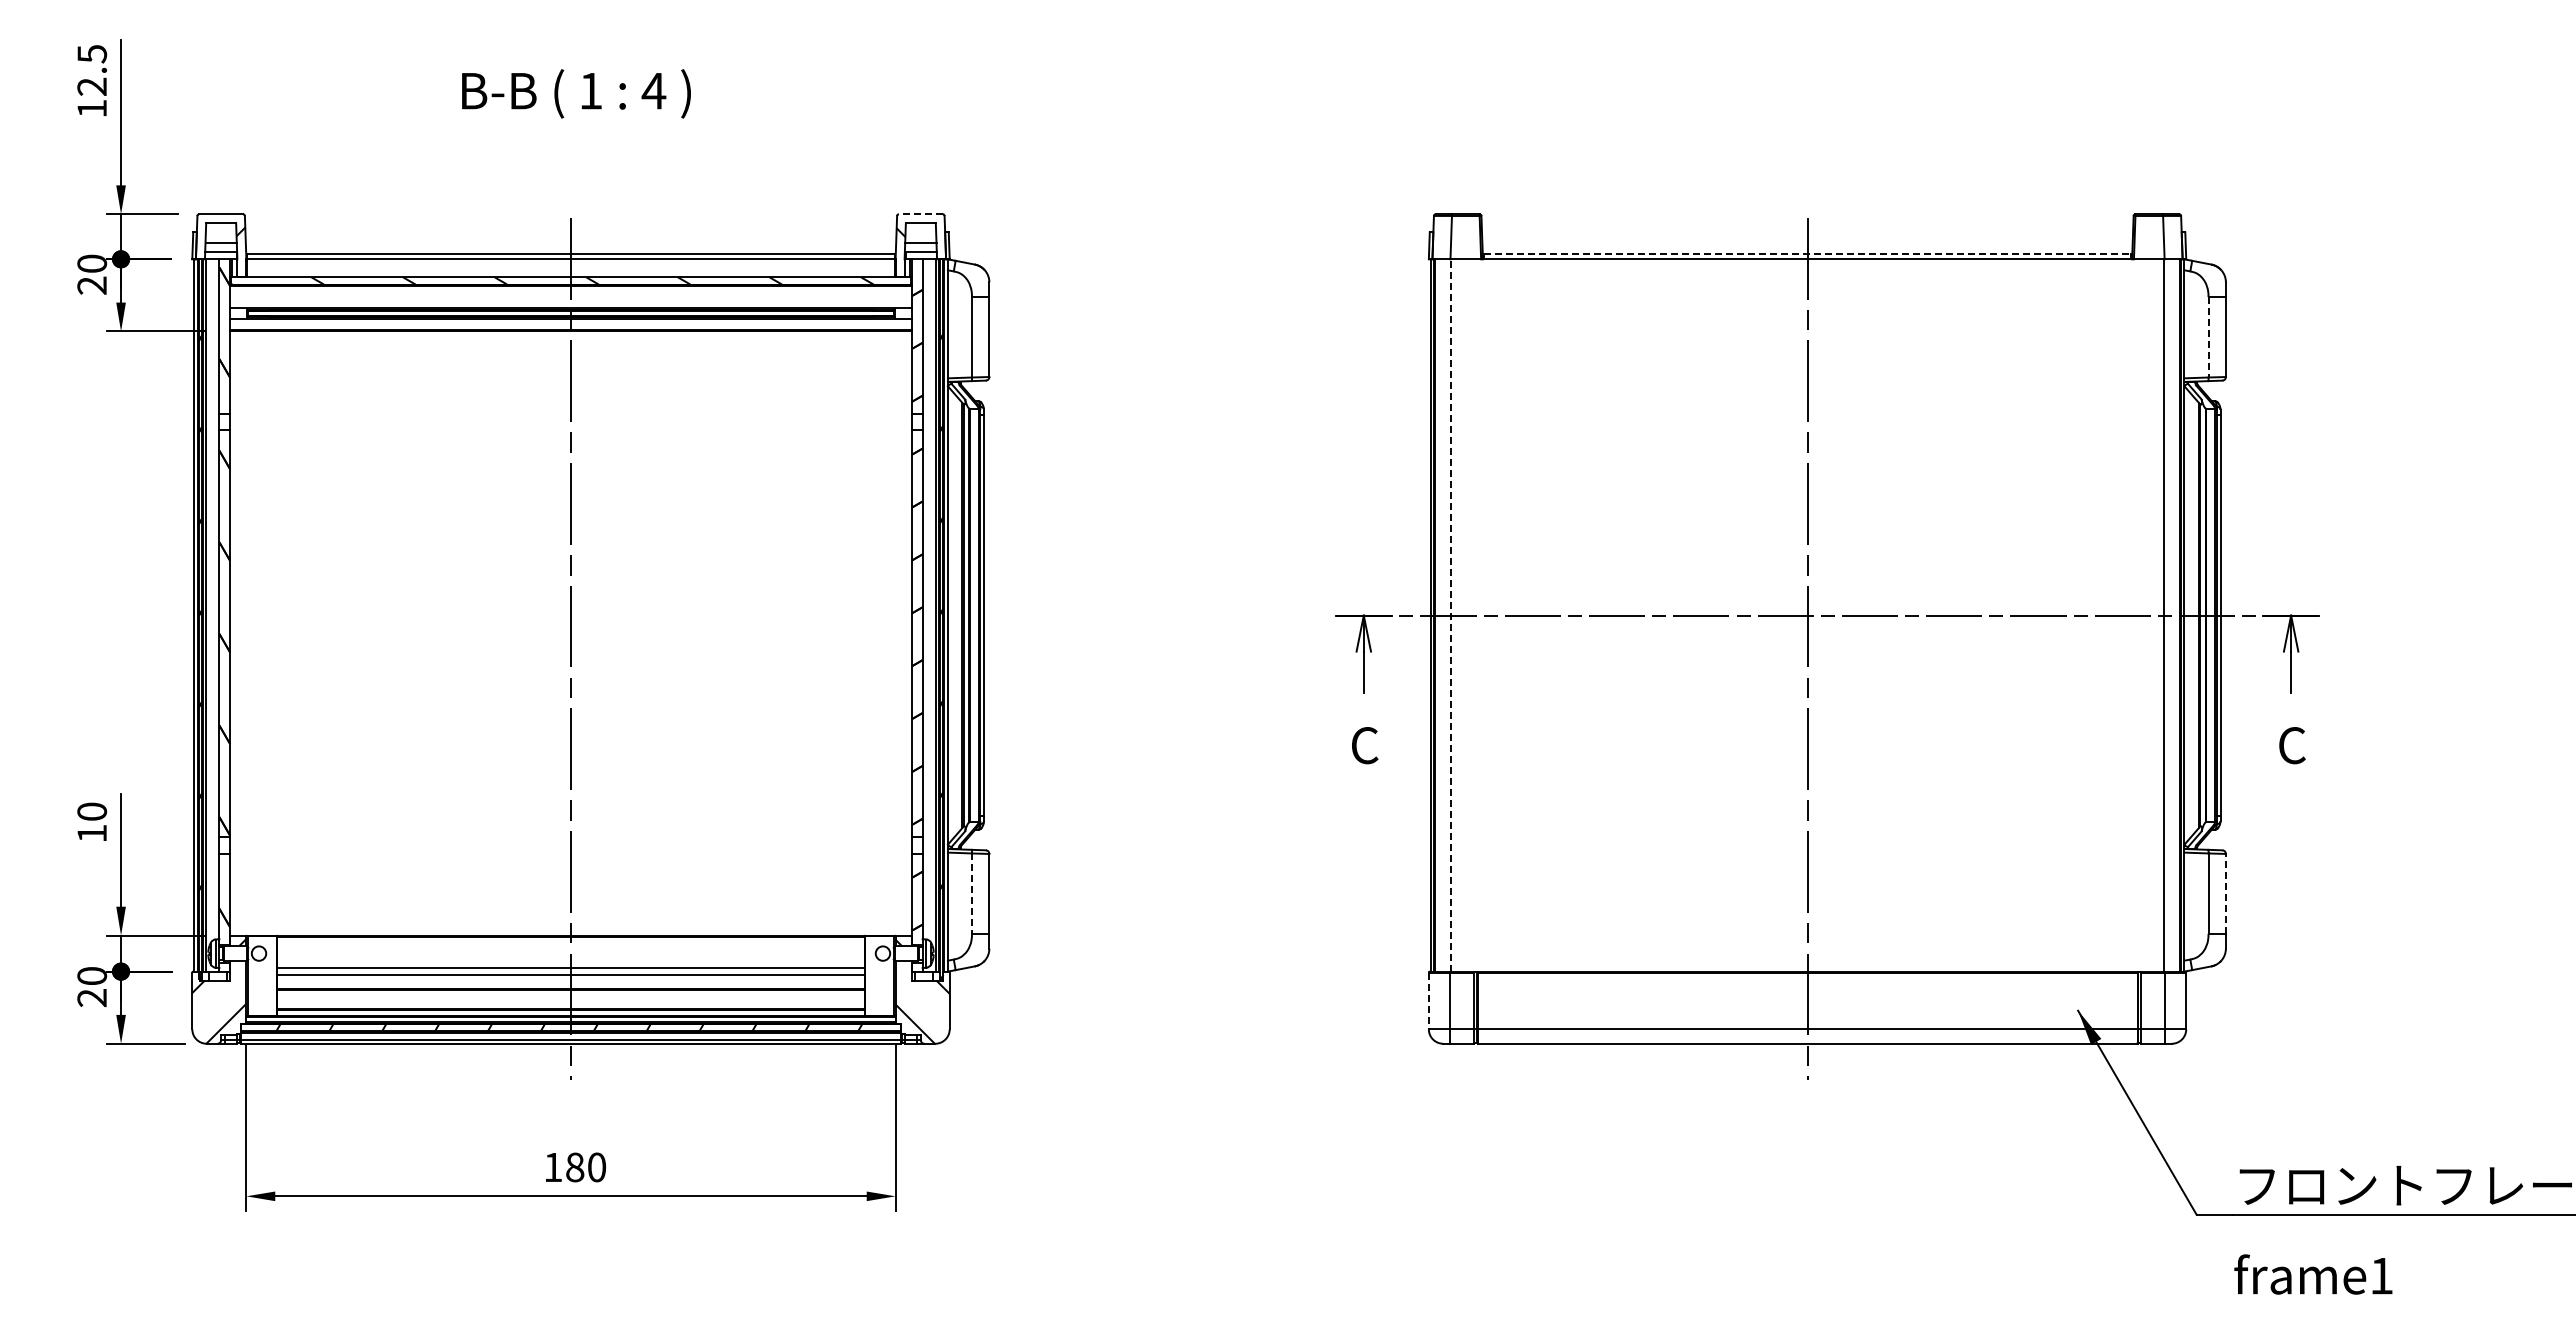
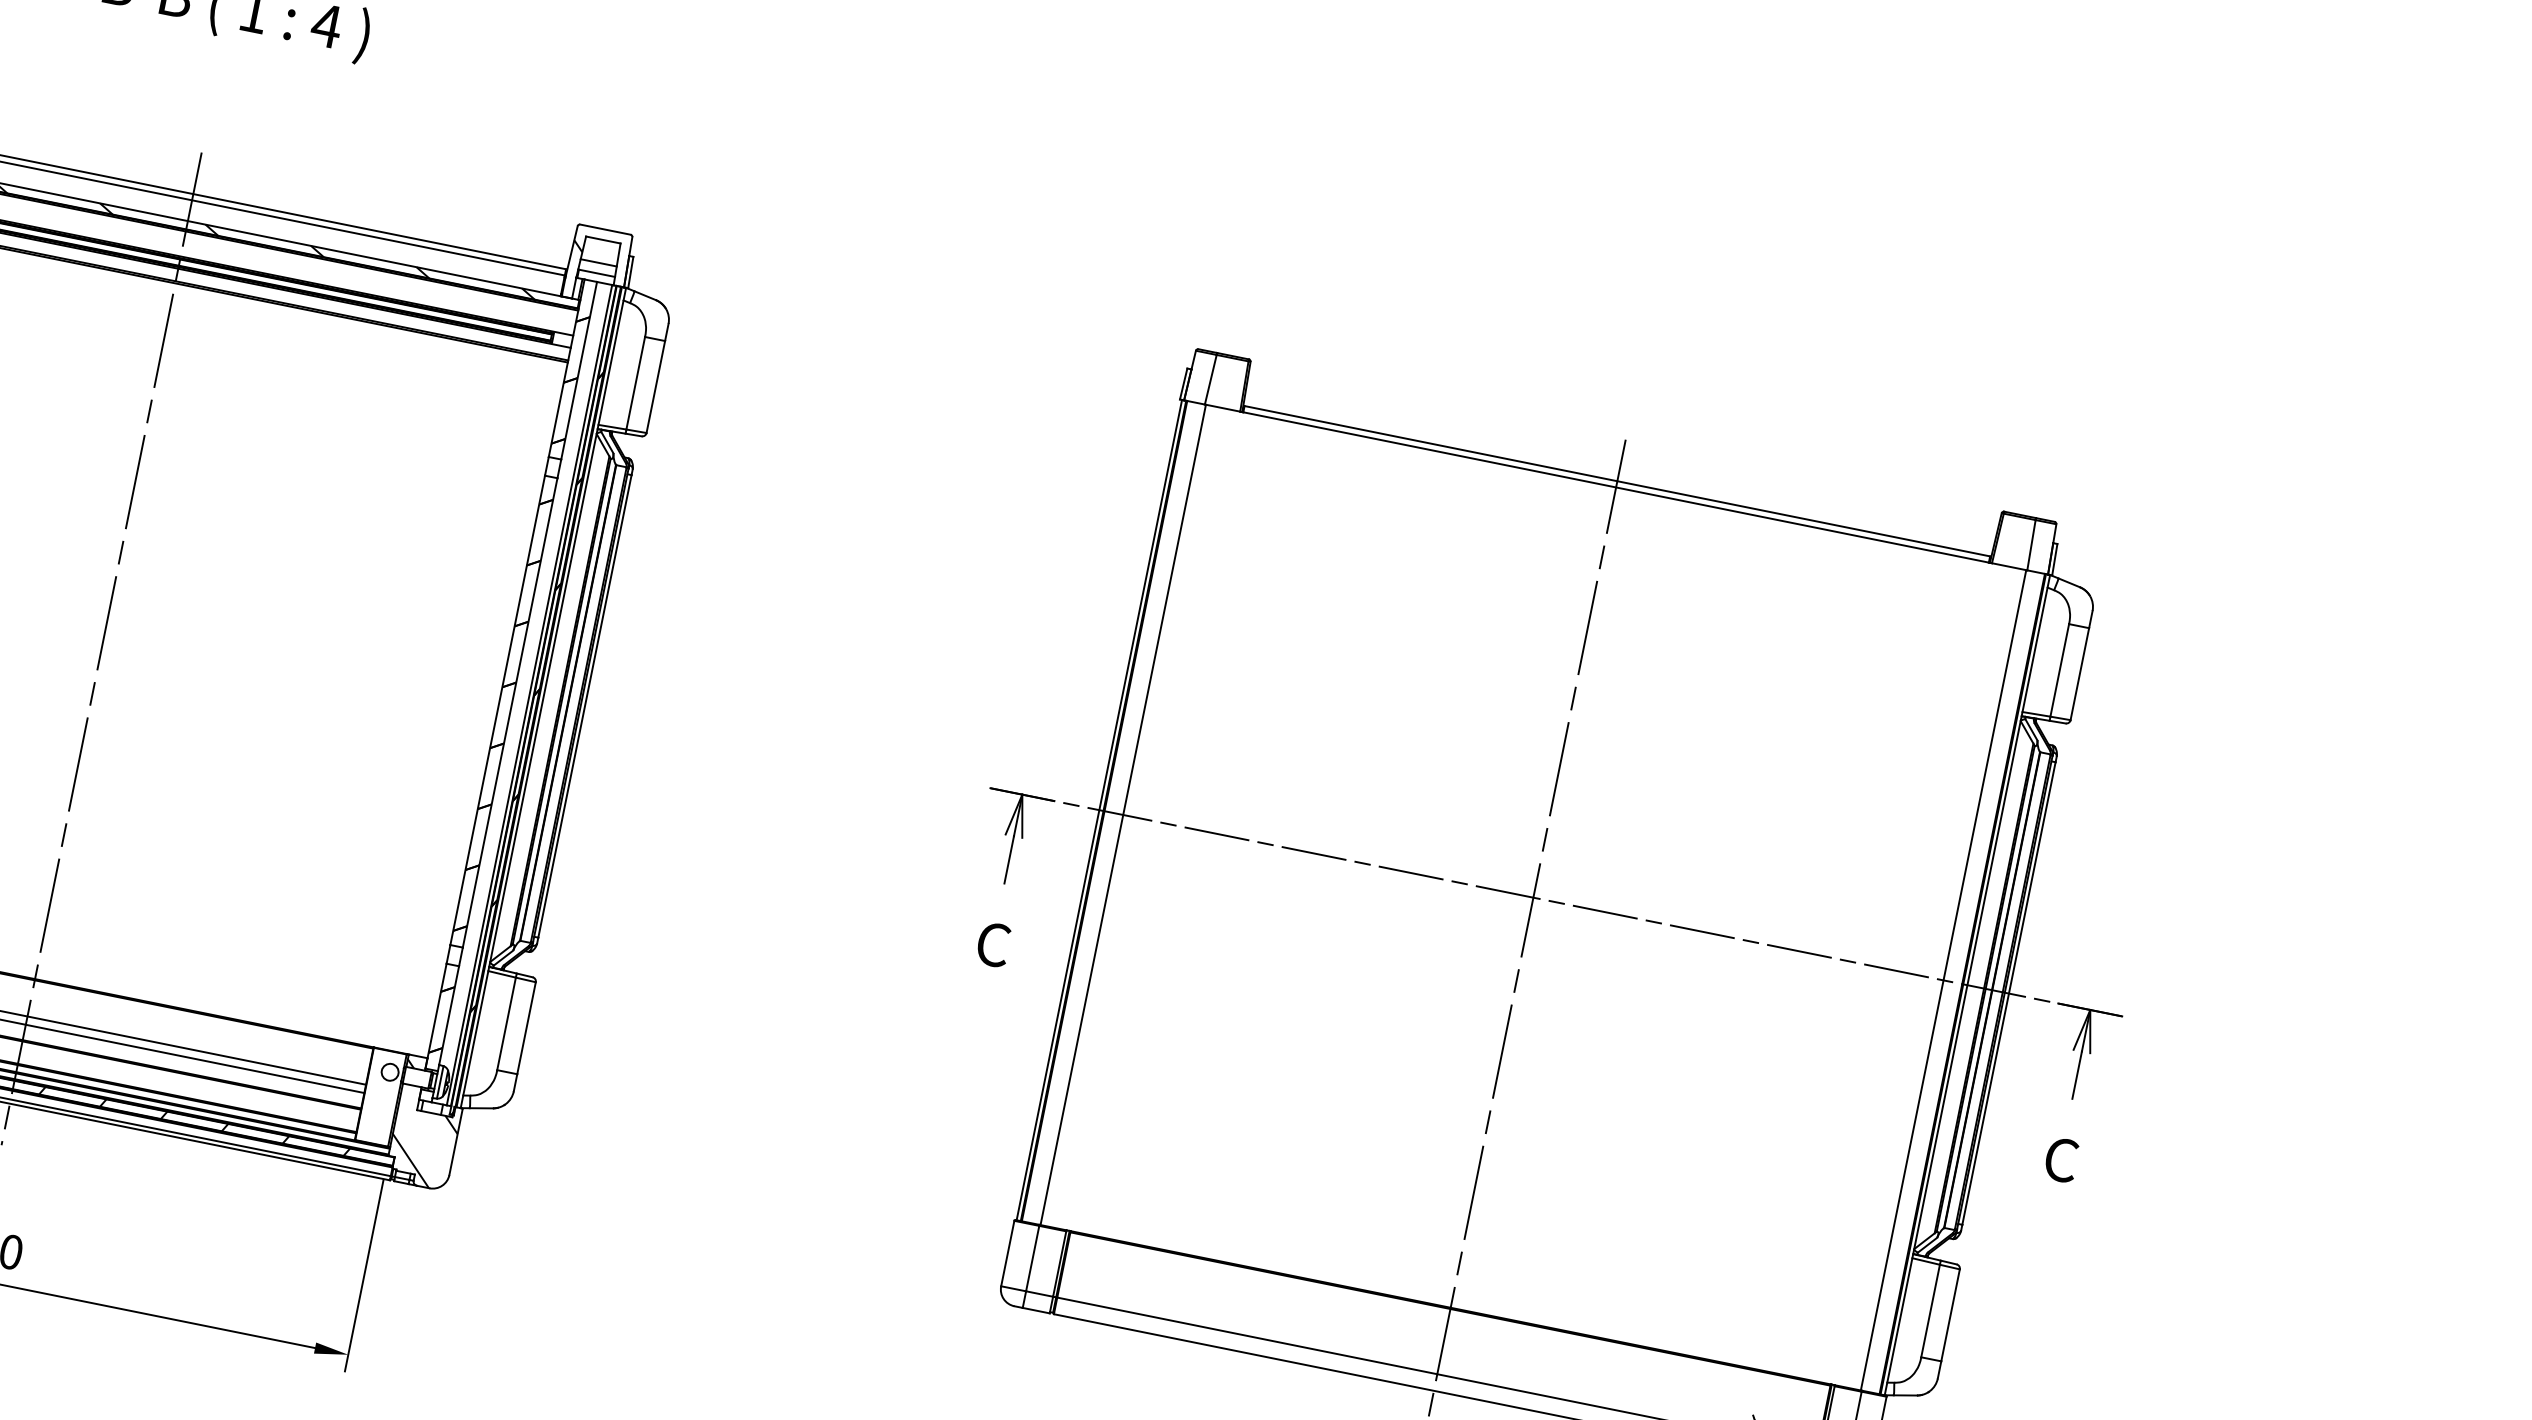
line: (920, 214) -> (604, 229), dashed -> solid
line: (1807, 253) -> (1617, 480), dashed -> solid
line: (2208, 337) -> (2059, 670), dashed -> solid
line: (1451, 614) -> (1123, 813), dashed -> solid
line: (2225, 893) -> (1950, 1314), dashed -> solid
line: (971, 894) -> (505, 1024), dashed -> solid
line: (1428, 1001) -> (1007, 1254), dashed -> solid

